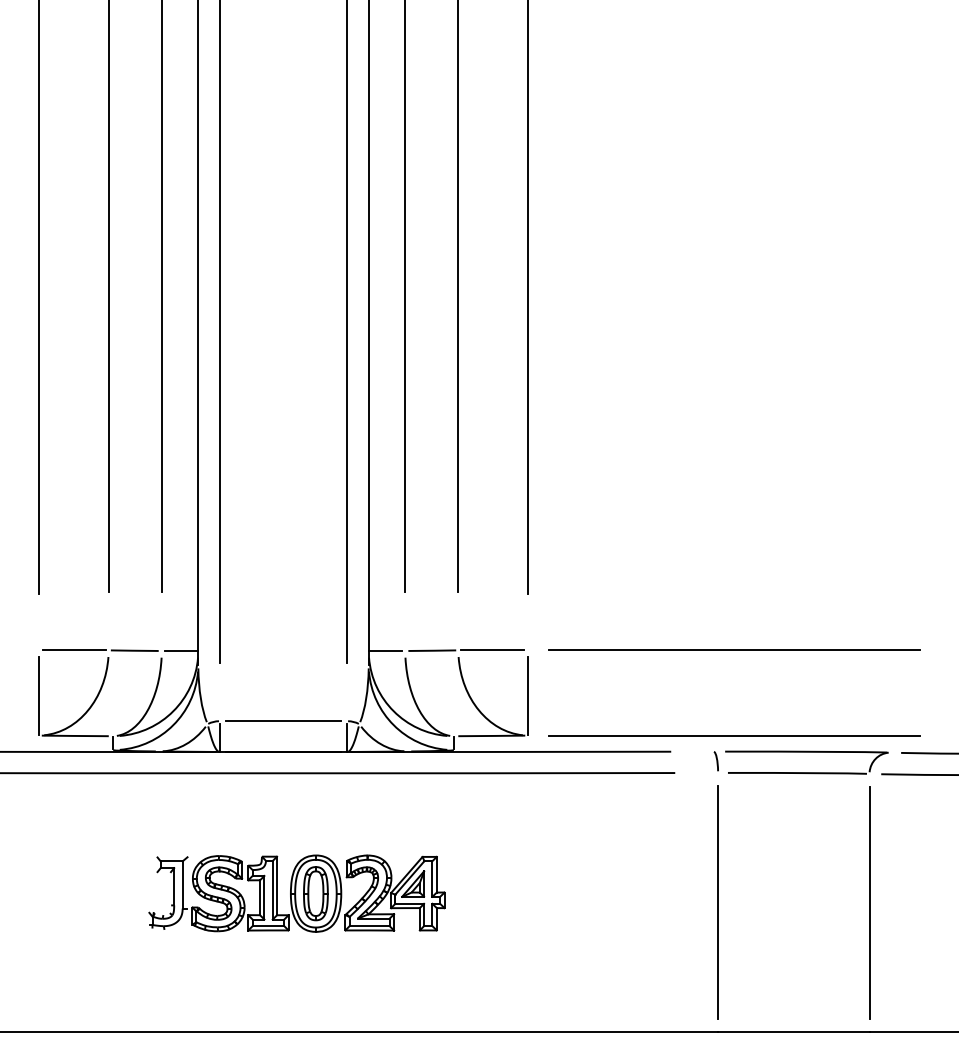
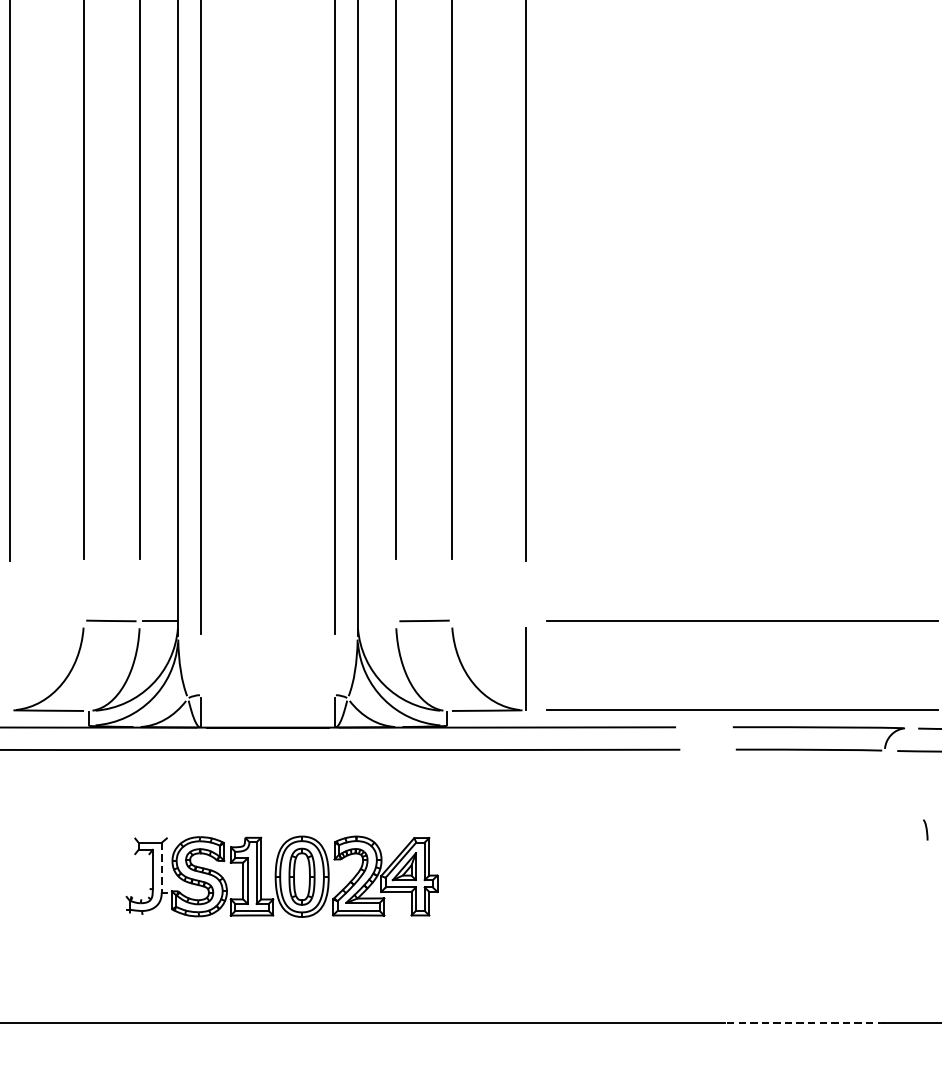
line: (74, 650) -> (47, 620), removed
line: (492, 650) -> (487, 620), removed
line: (384, 651) -> (374, 621), removed
line: (38, 696) -> (9, 669), removed
line: (283, 721) -> (267, 695), removed
curve: (716, 761) -> (925, 830), moved
line: (182, 885) -> (161, 868), solid -> dashed
line: (718, 902) -> (725, 886), removed
line: (869, 902) -> (884, 886), removed
line: (793, 1032) -> (804, 1022), solid -> dashed

